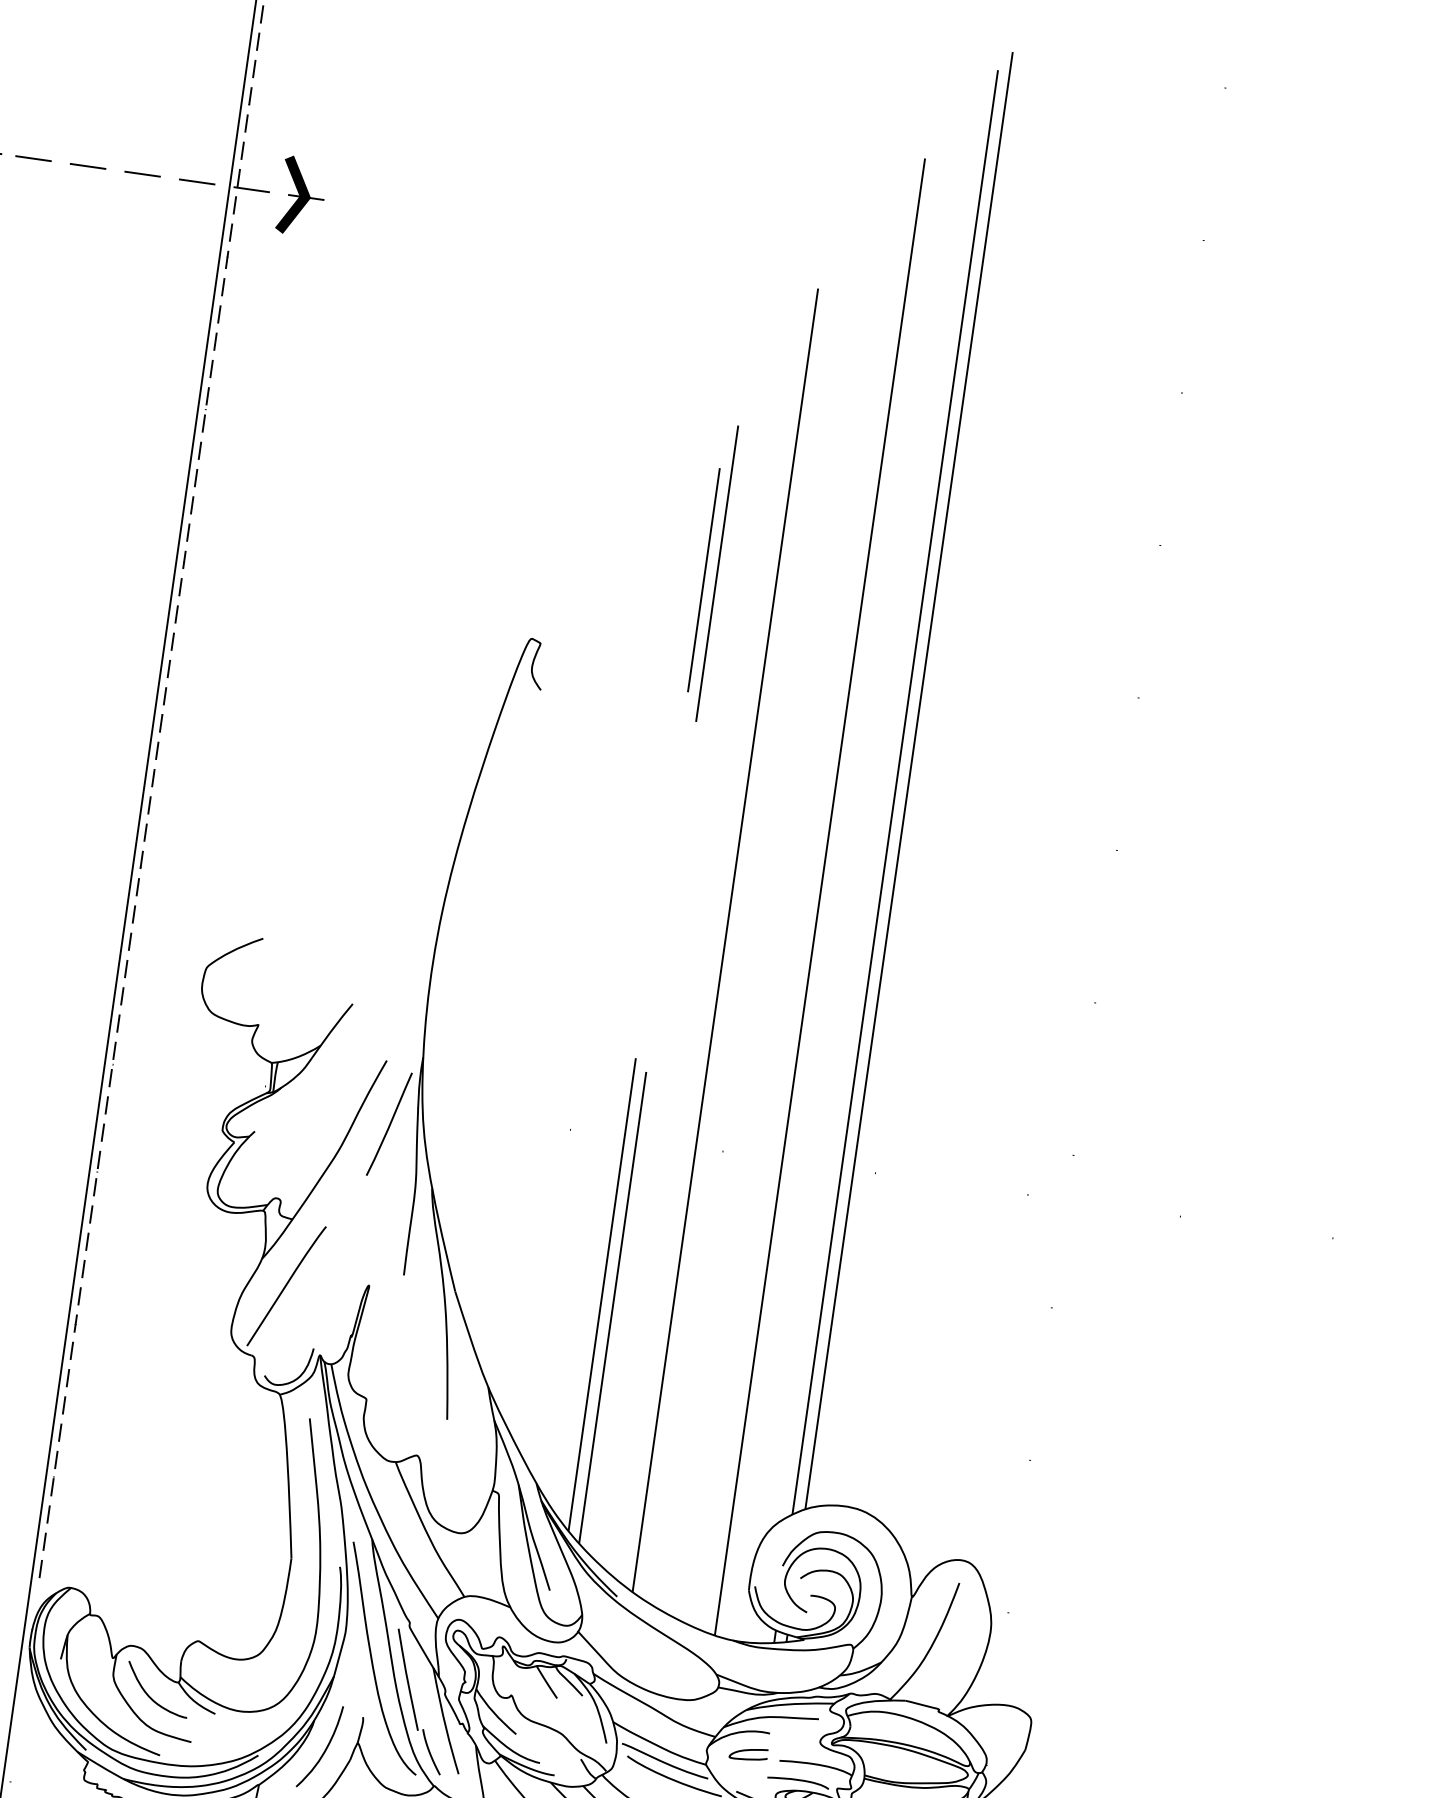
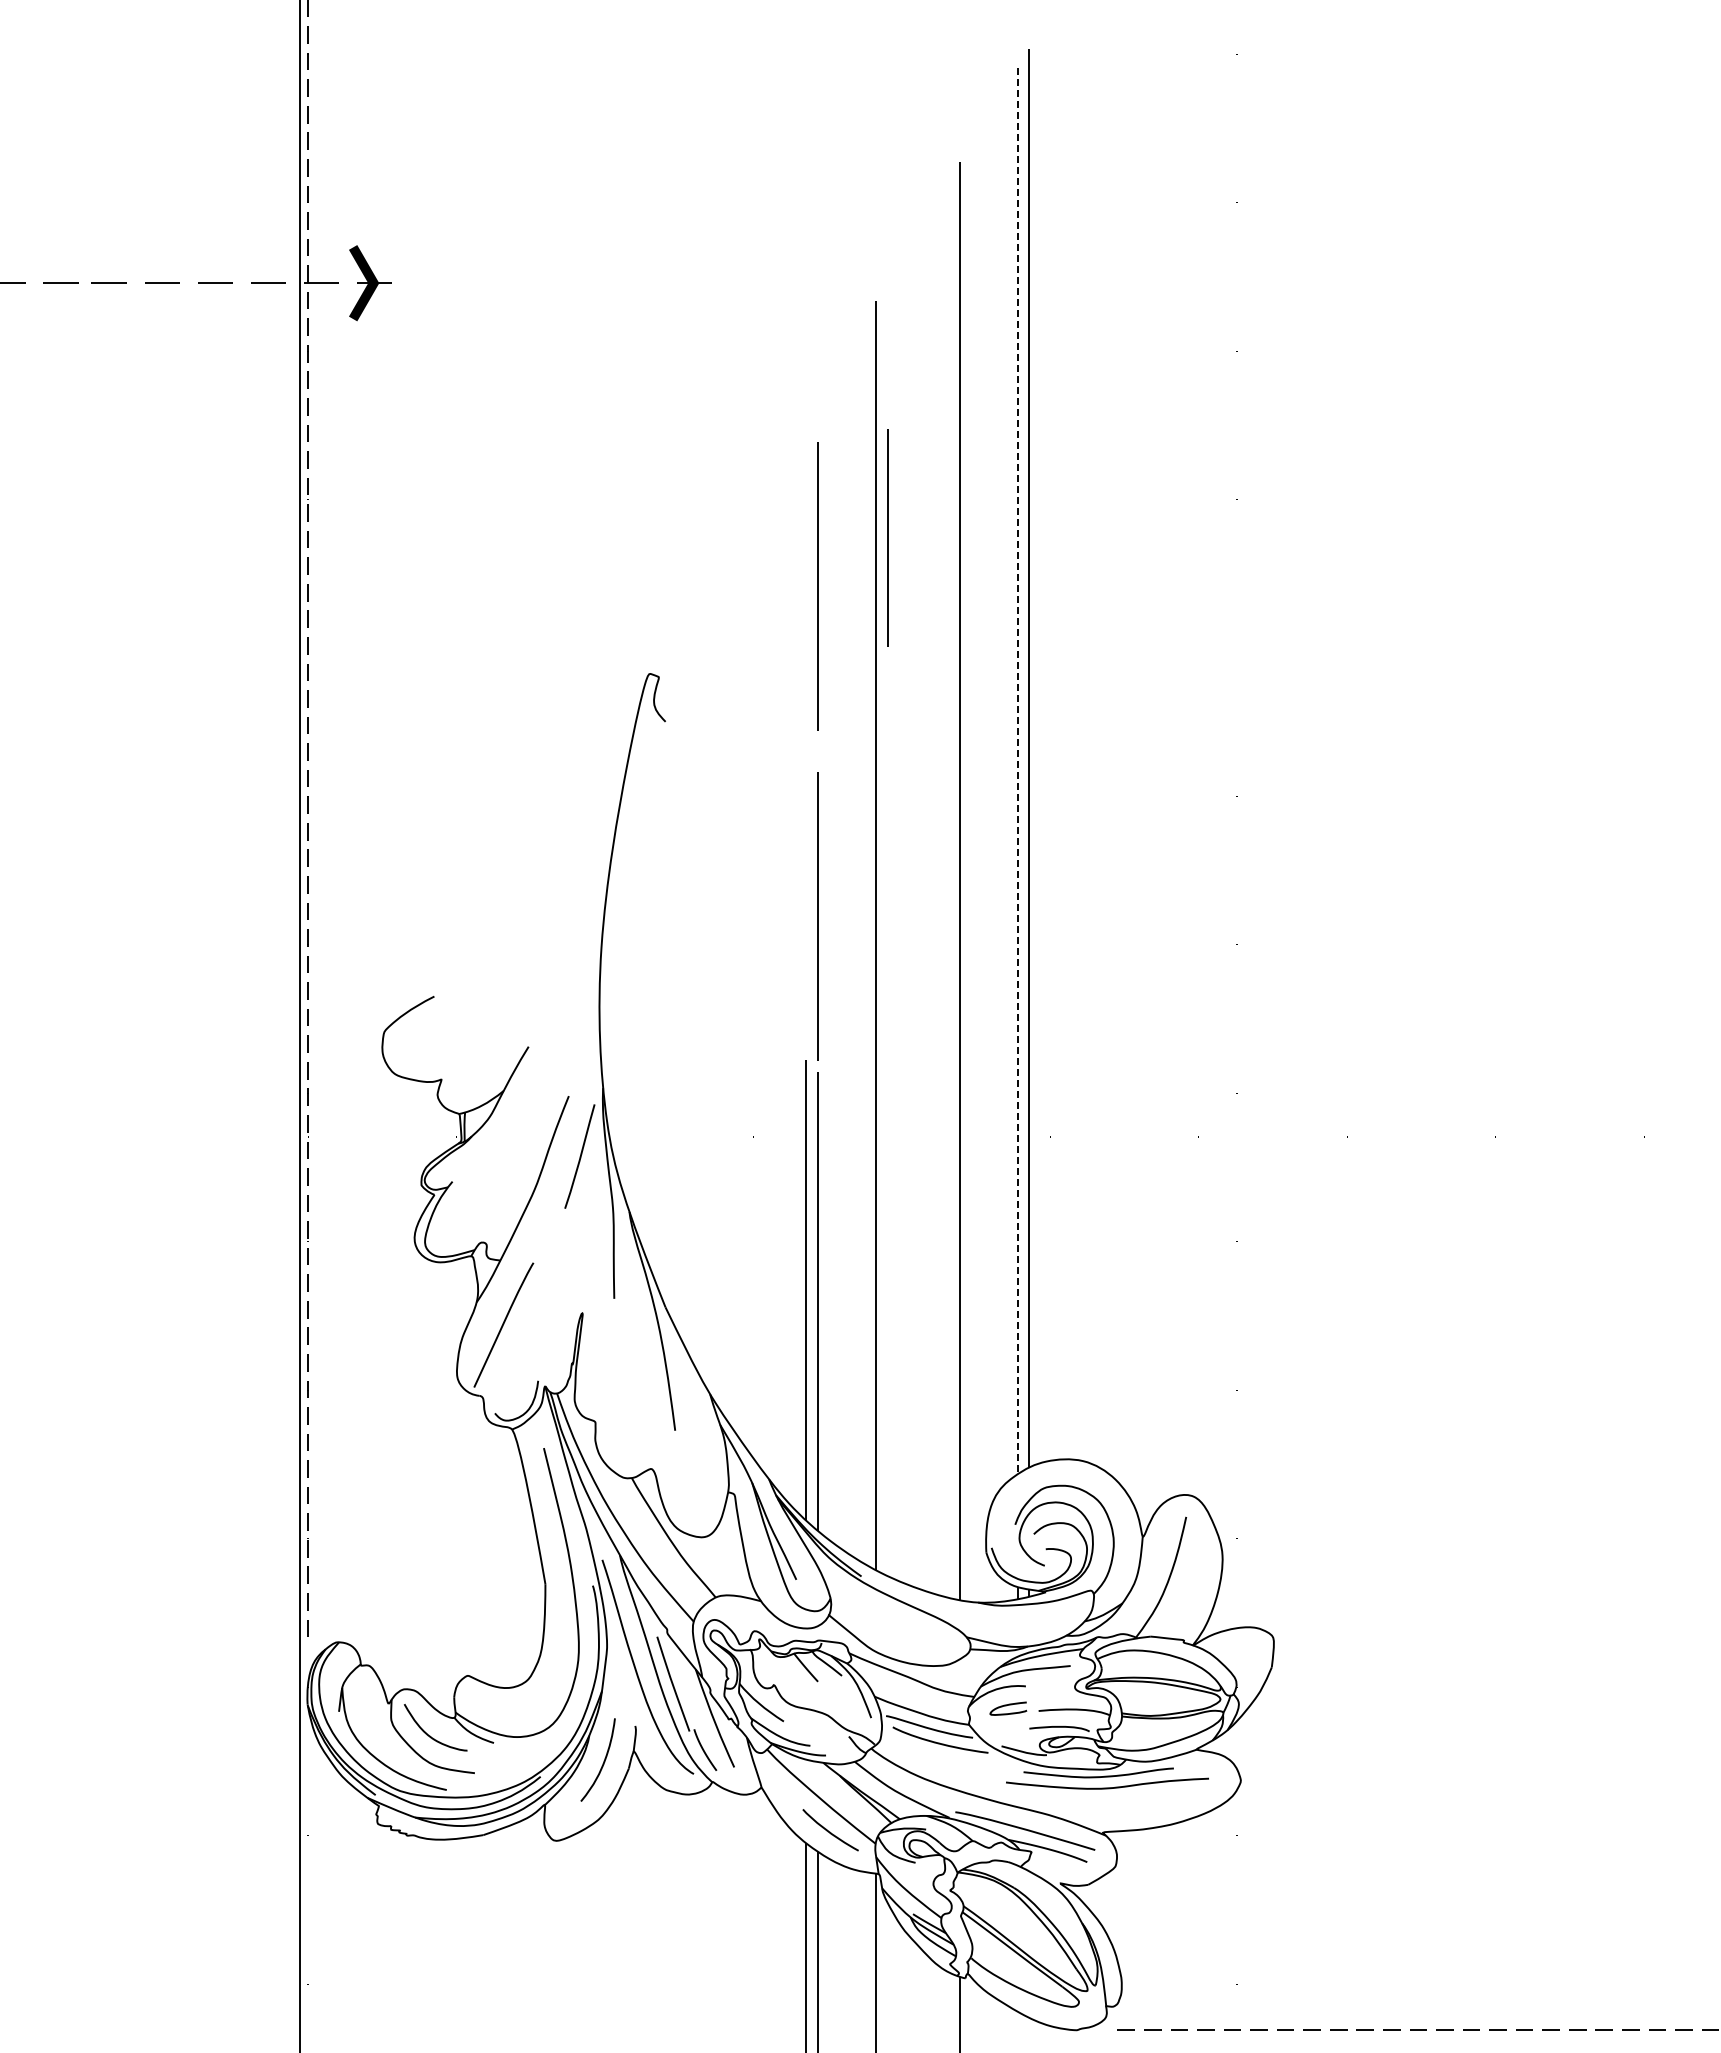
line: (703, 579) -> (887, 537), moved
line: (895, 792) -> (1017, 771), solid -> dashed
line: (668, 912) -> (817, 916), added

